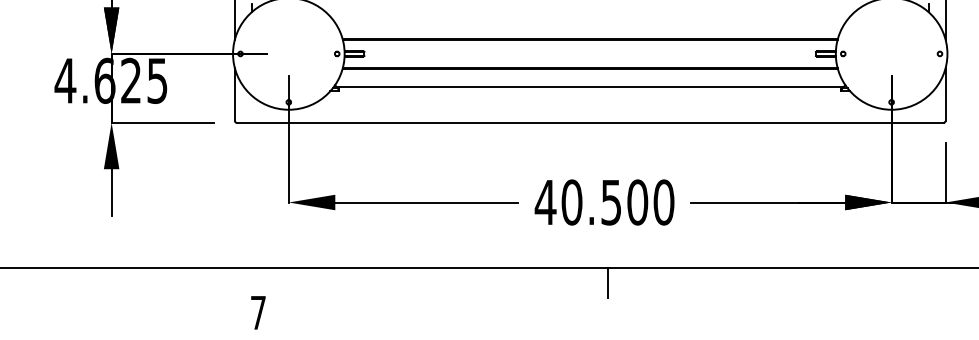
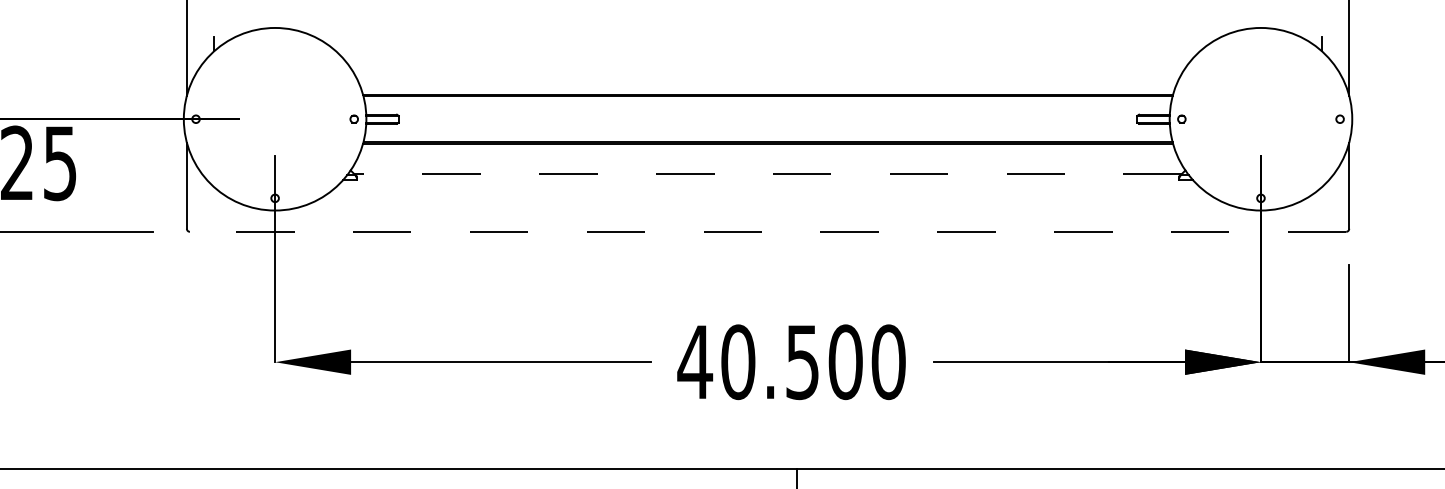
line: (589, 87) -> (766, 174), solid -> dashed
line: (589, 122) -> (766, 231), solid -> dashed

